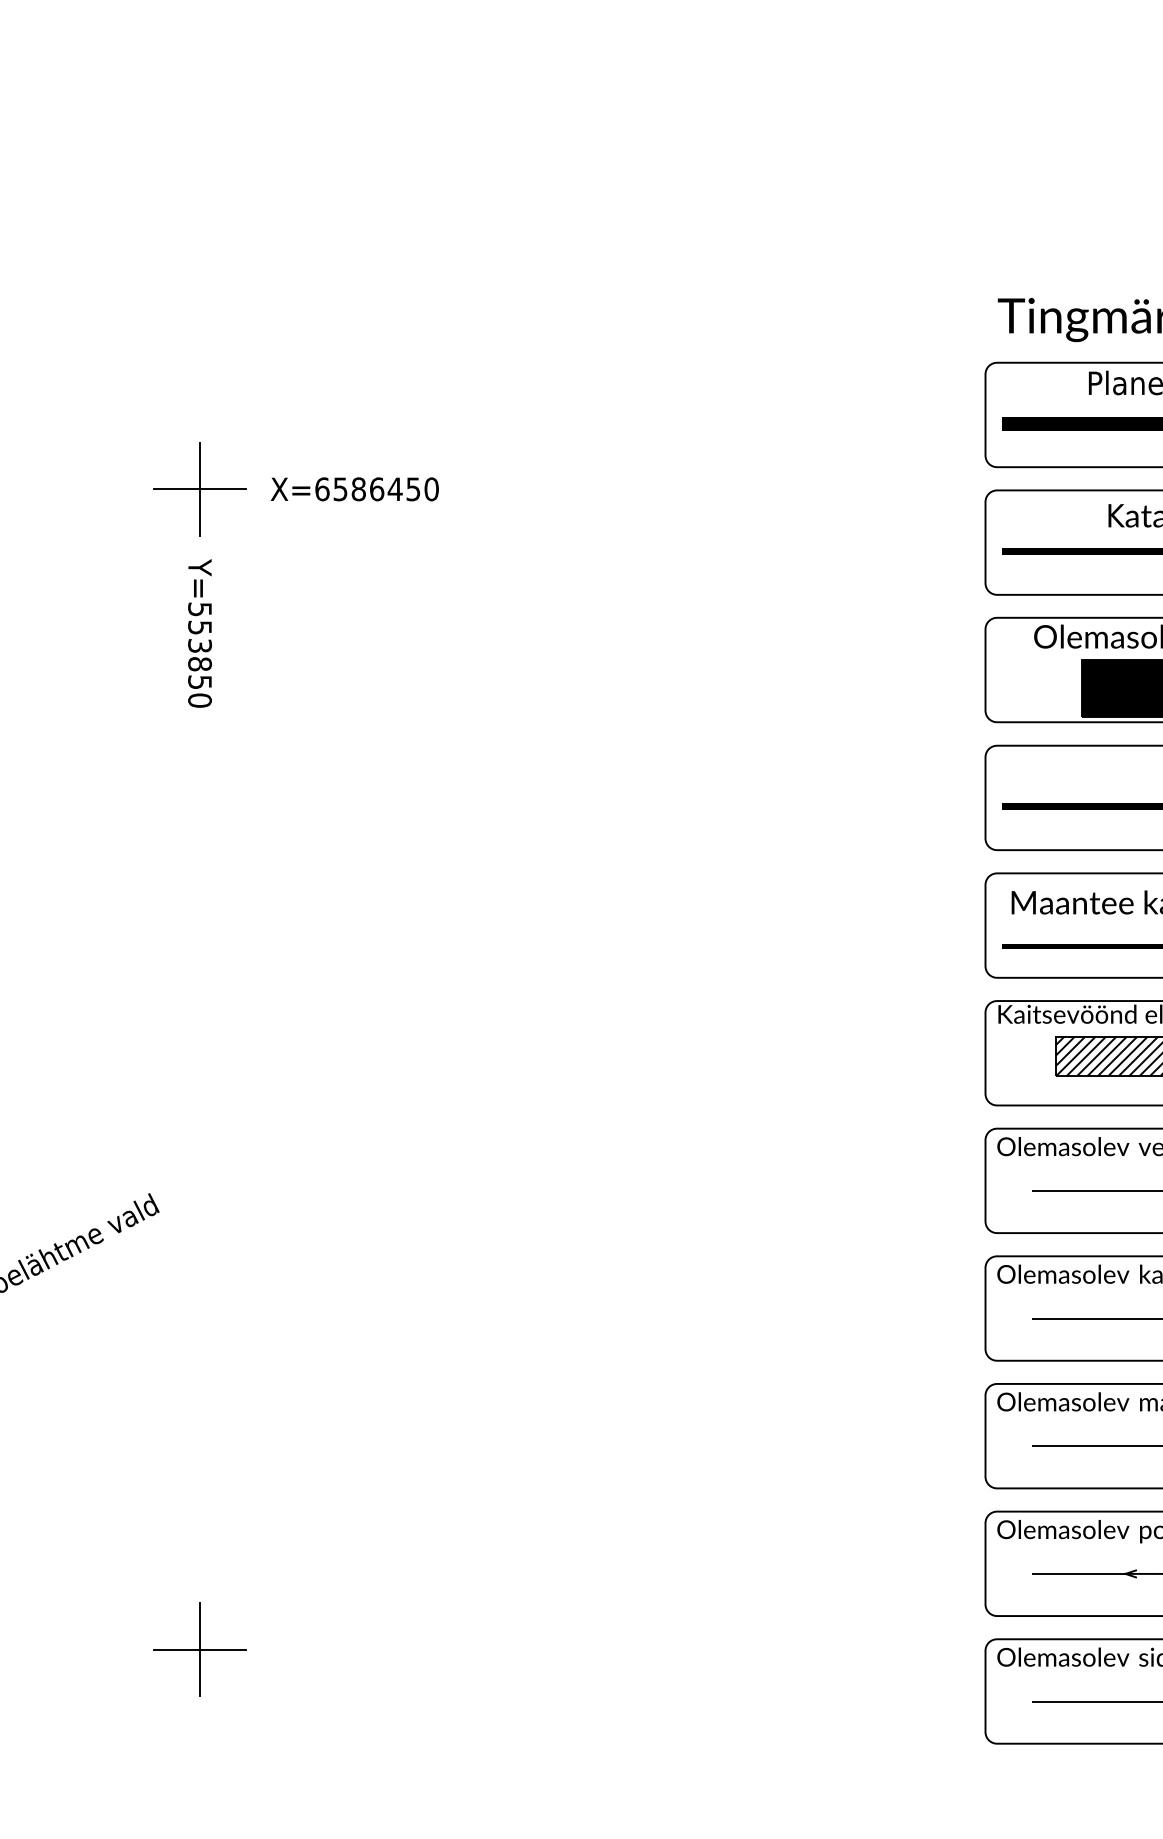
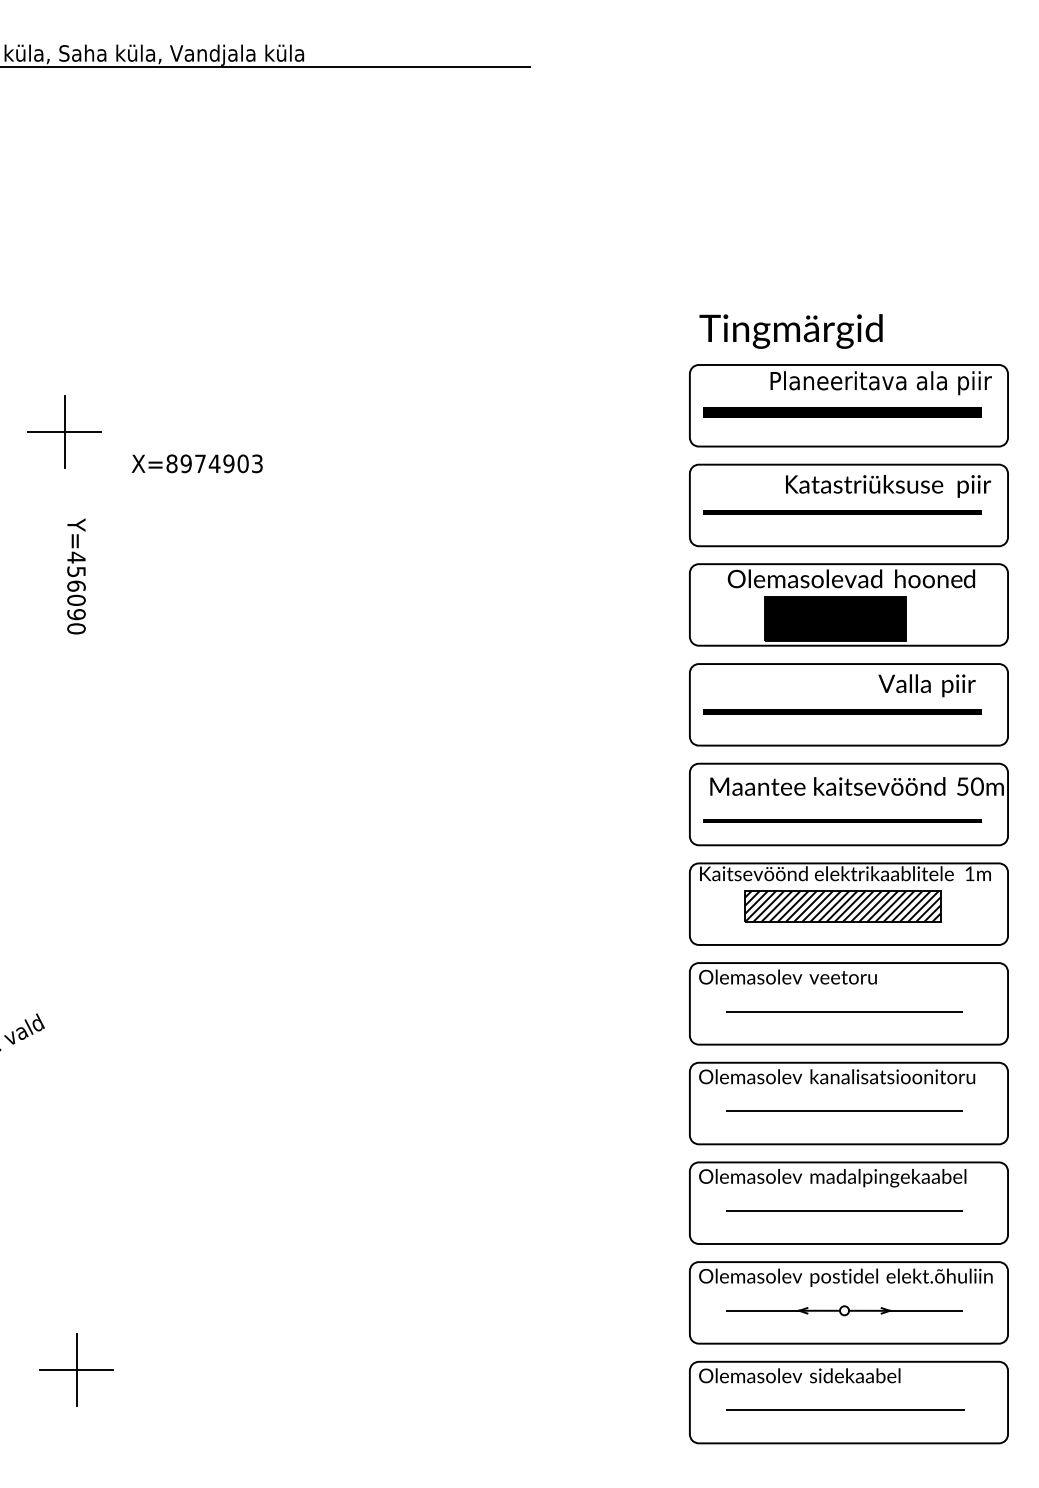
part: (200, 488) -> (64, 431), moved
text: (376, 488) -> (214, 463), X=6586450 -> X=8974903
text: (200, 645) -> (76, 585), Y=553850 -> Y=456090

